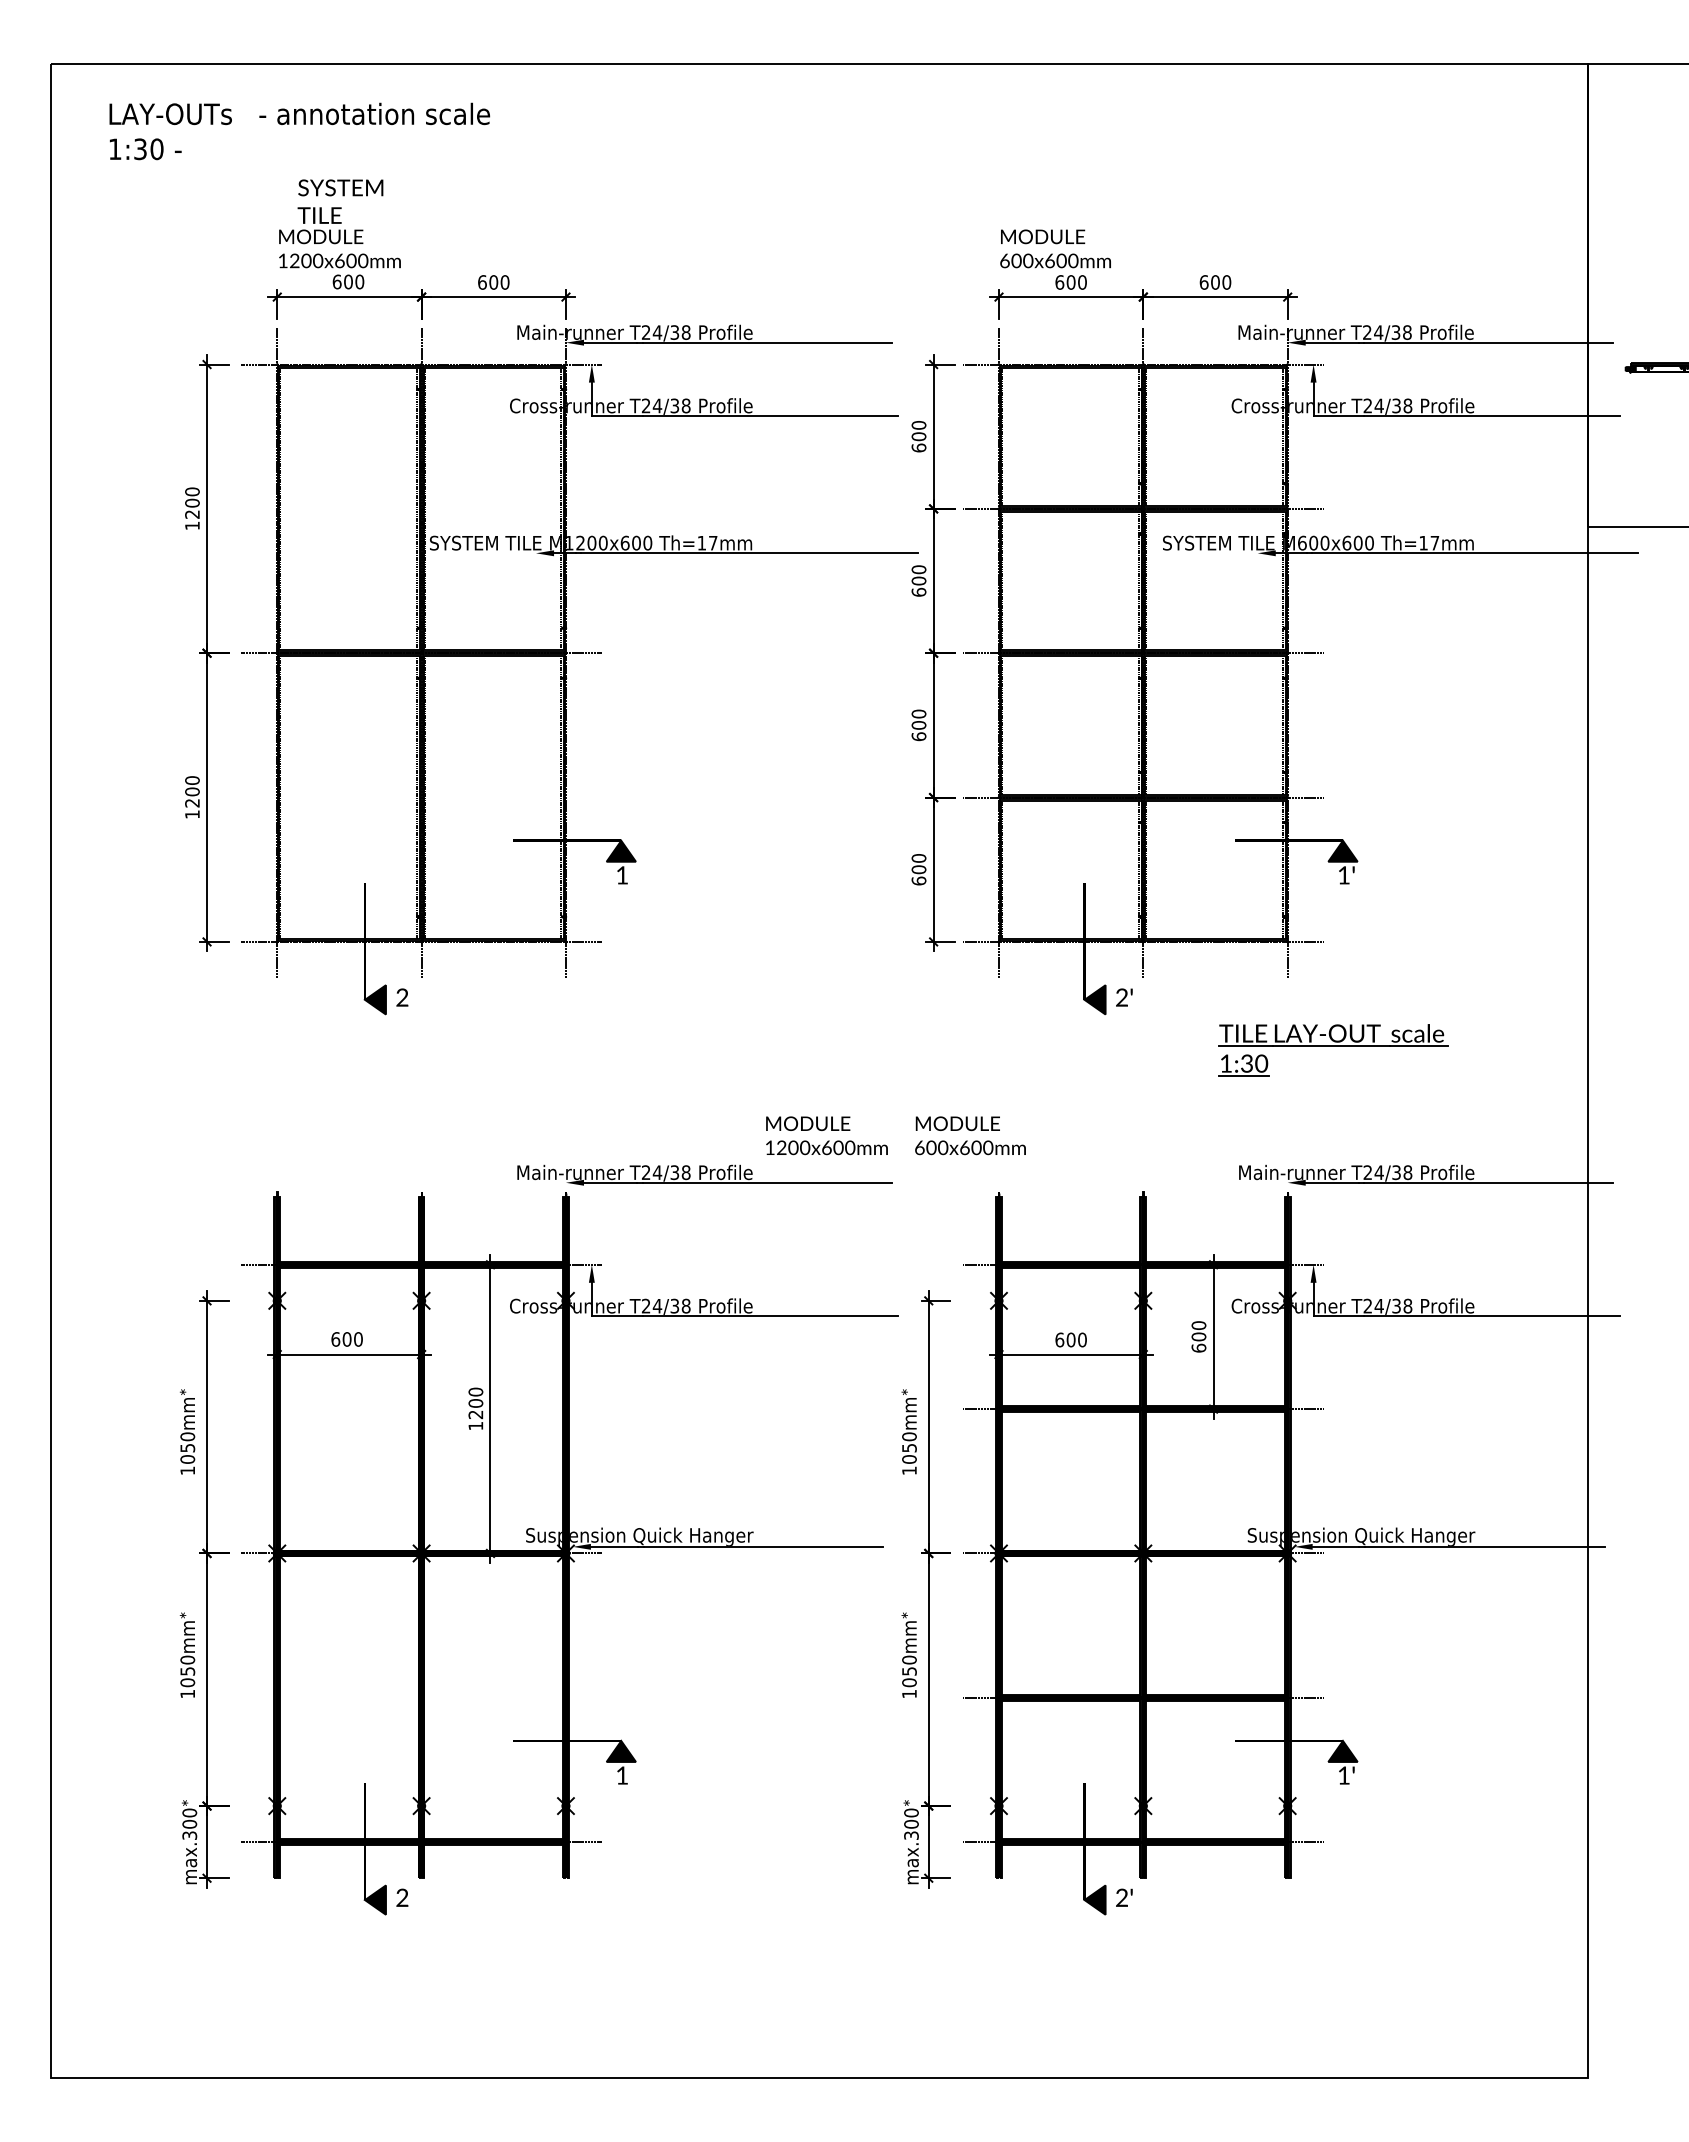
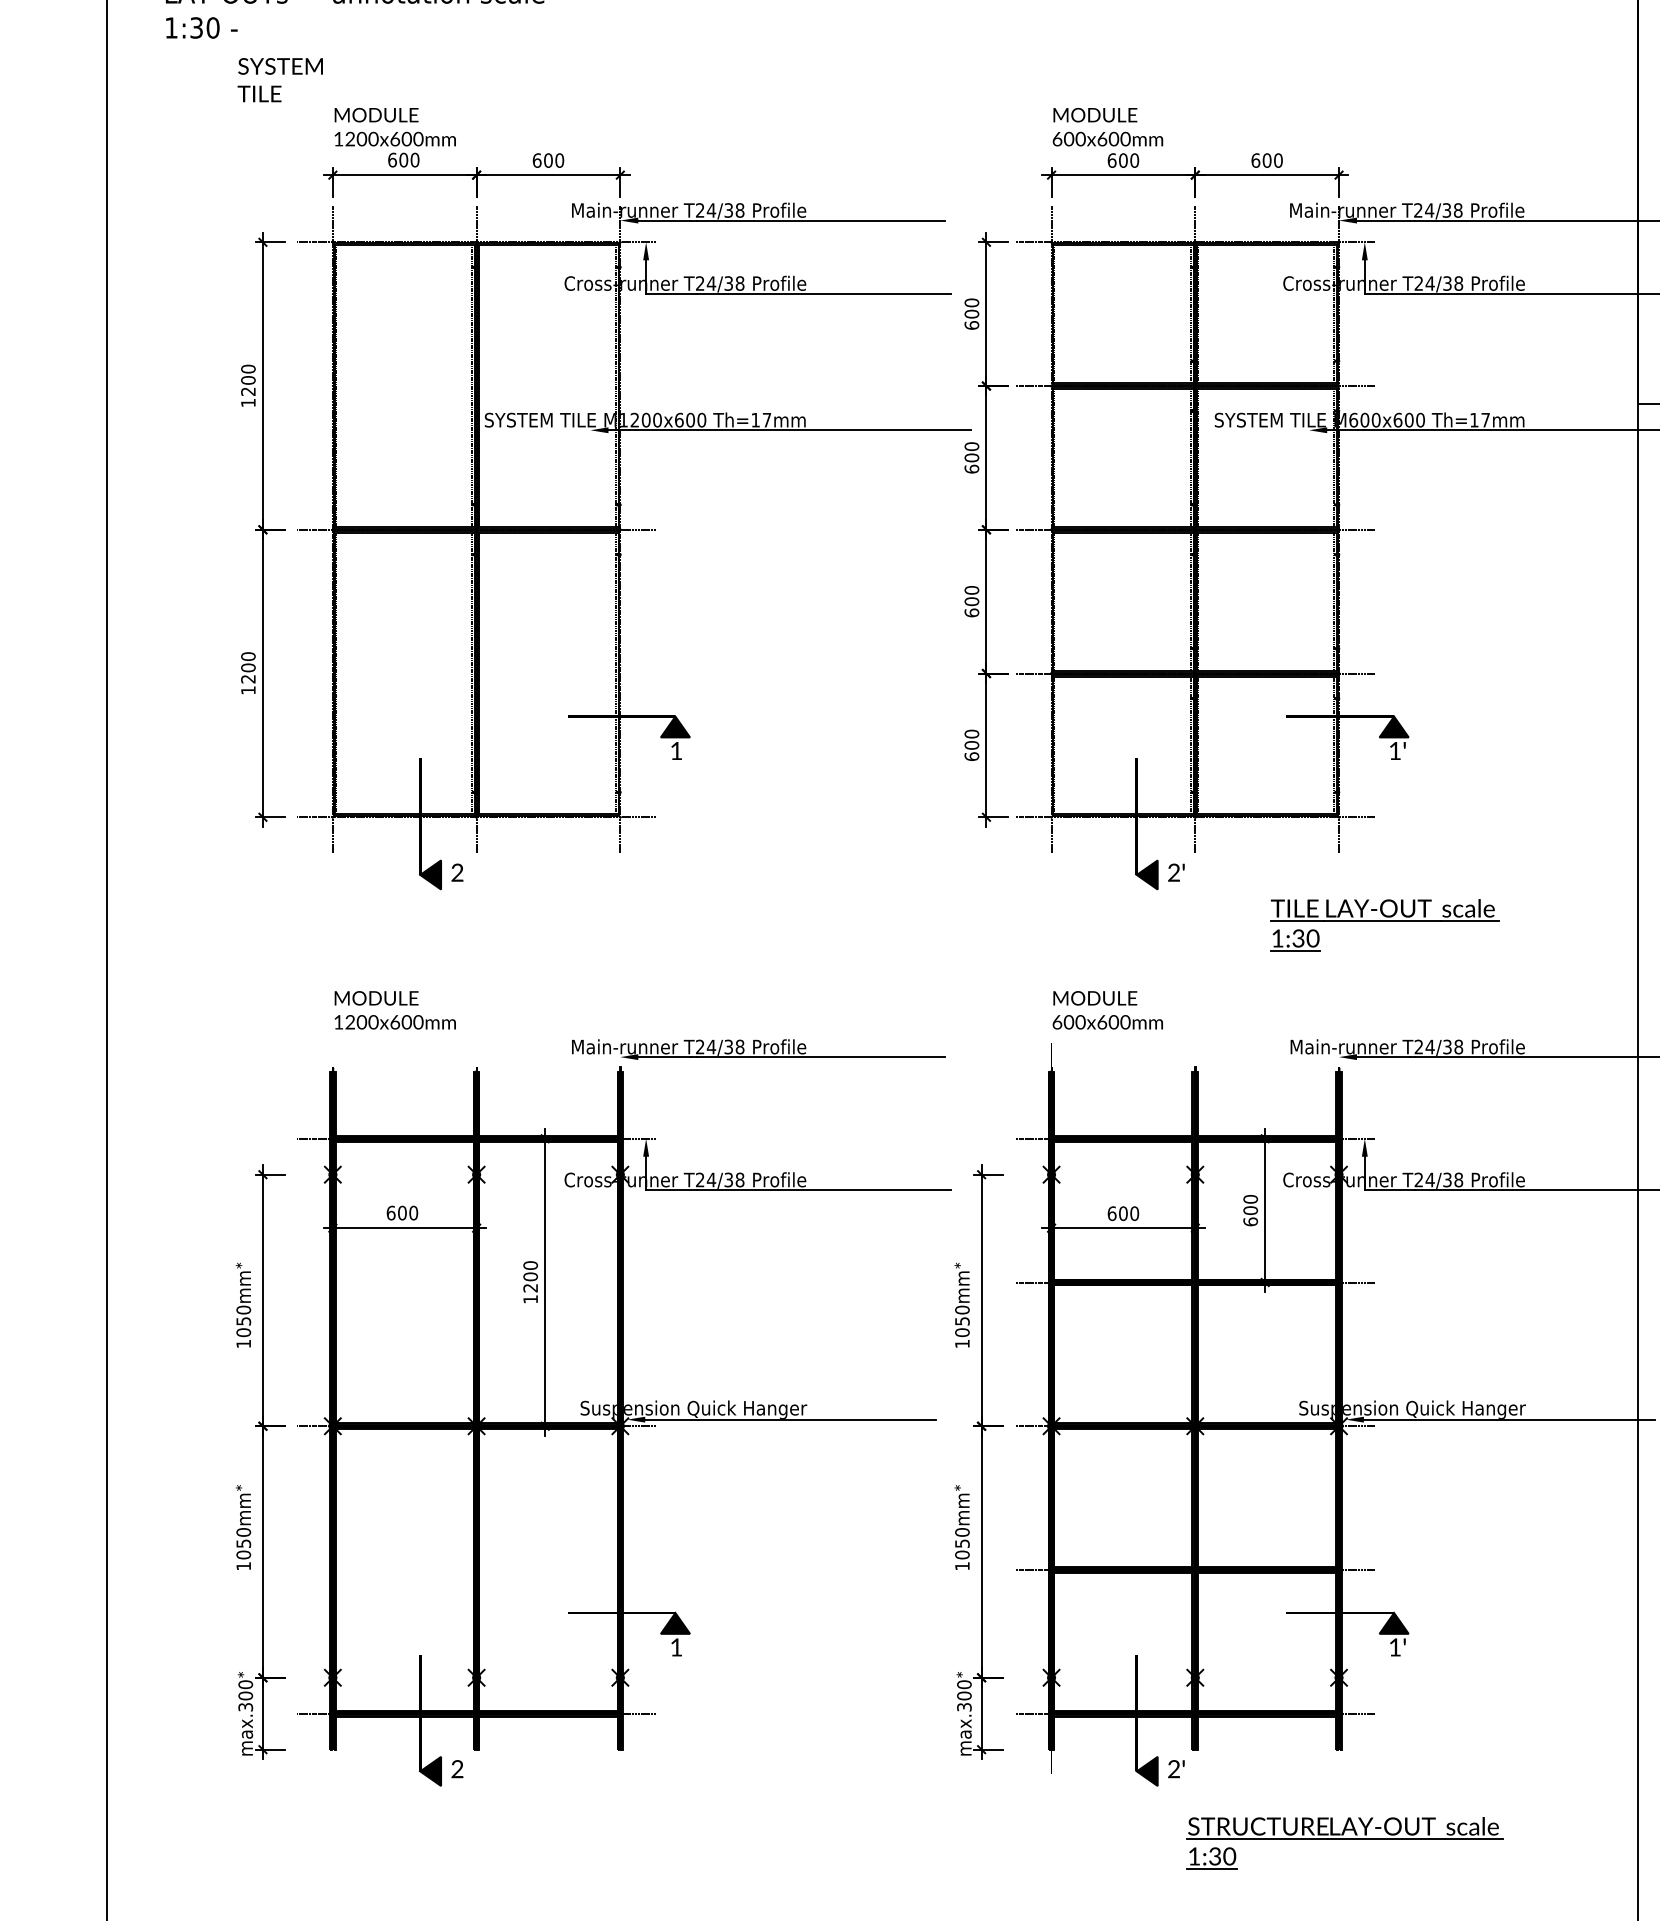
text: (340, 201) -> (280, 79), moved
text: (826, 1135) -> (394, 1010), moved
text: (970, 1135) -> (1107, 1010), moved
part: (1293, 1972) -> (1344, 1843), added

